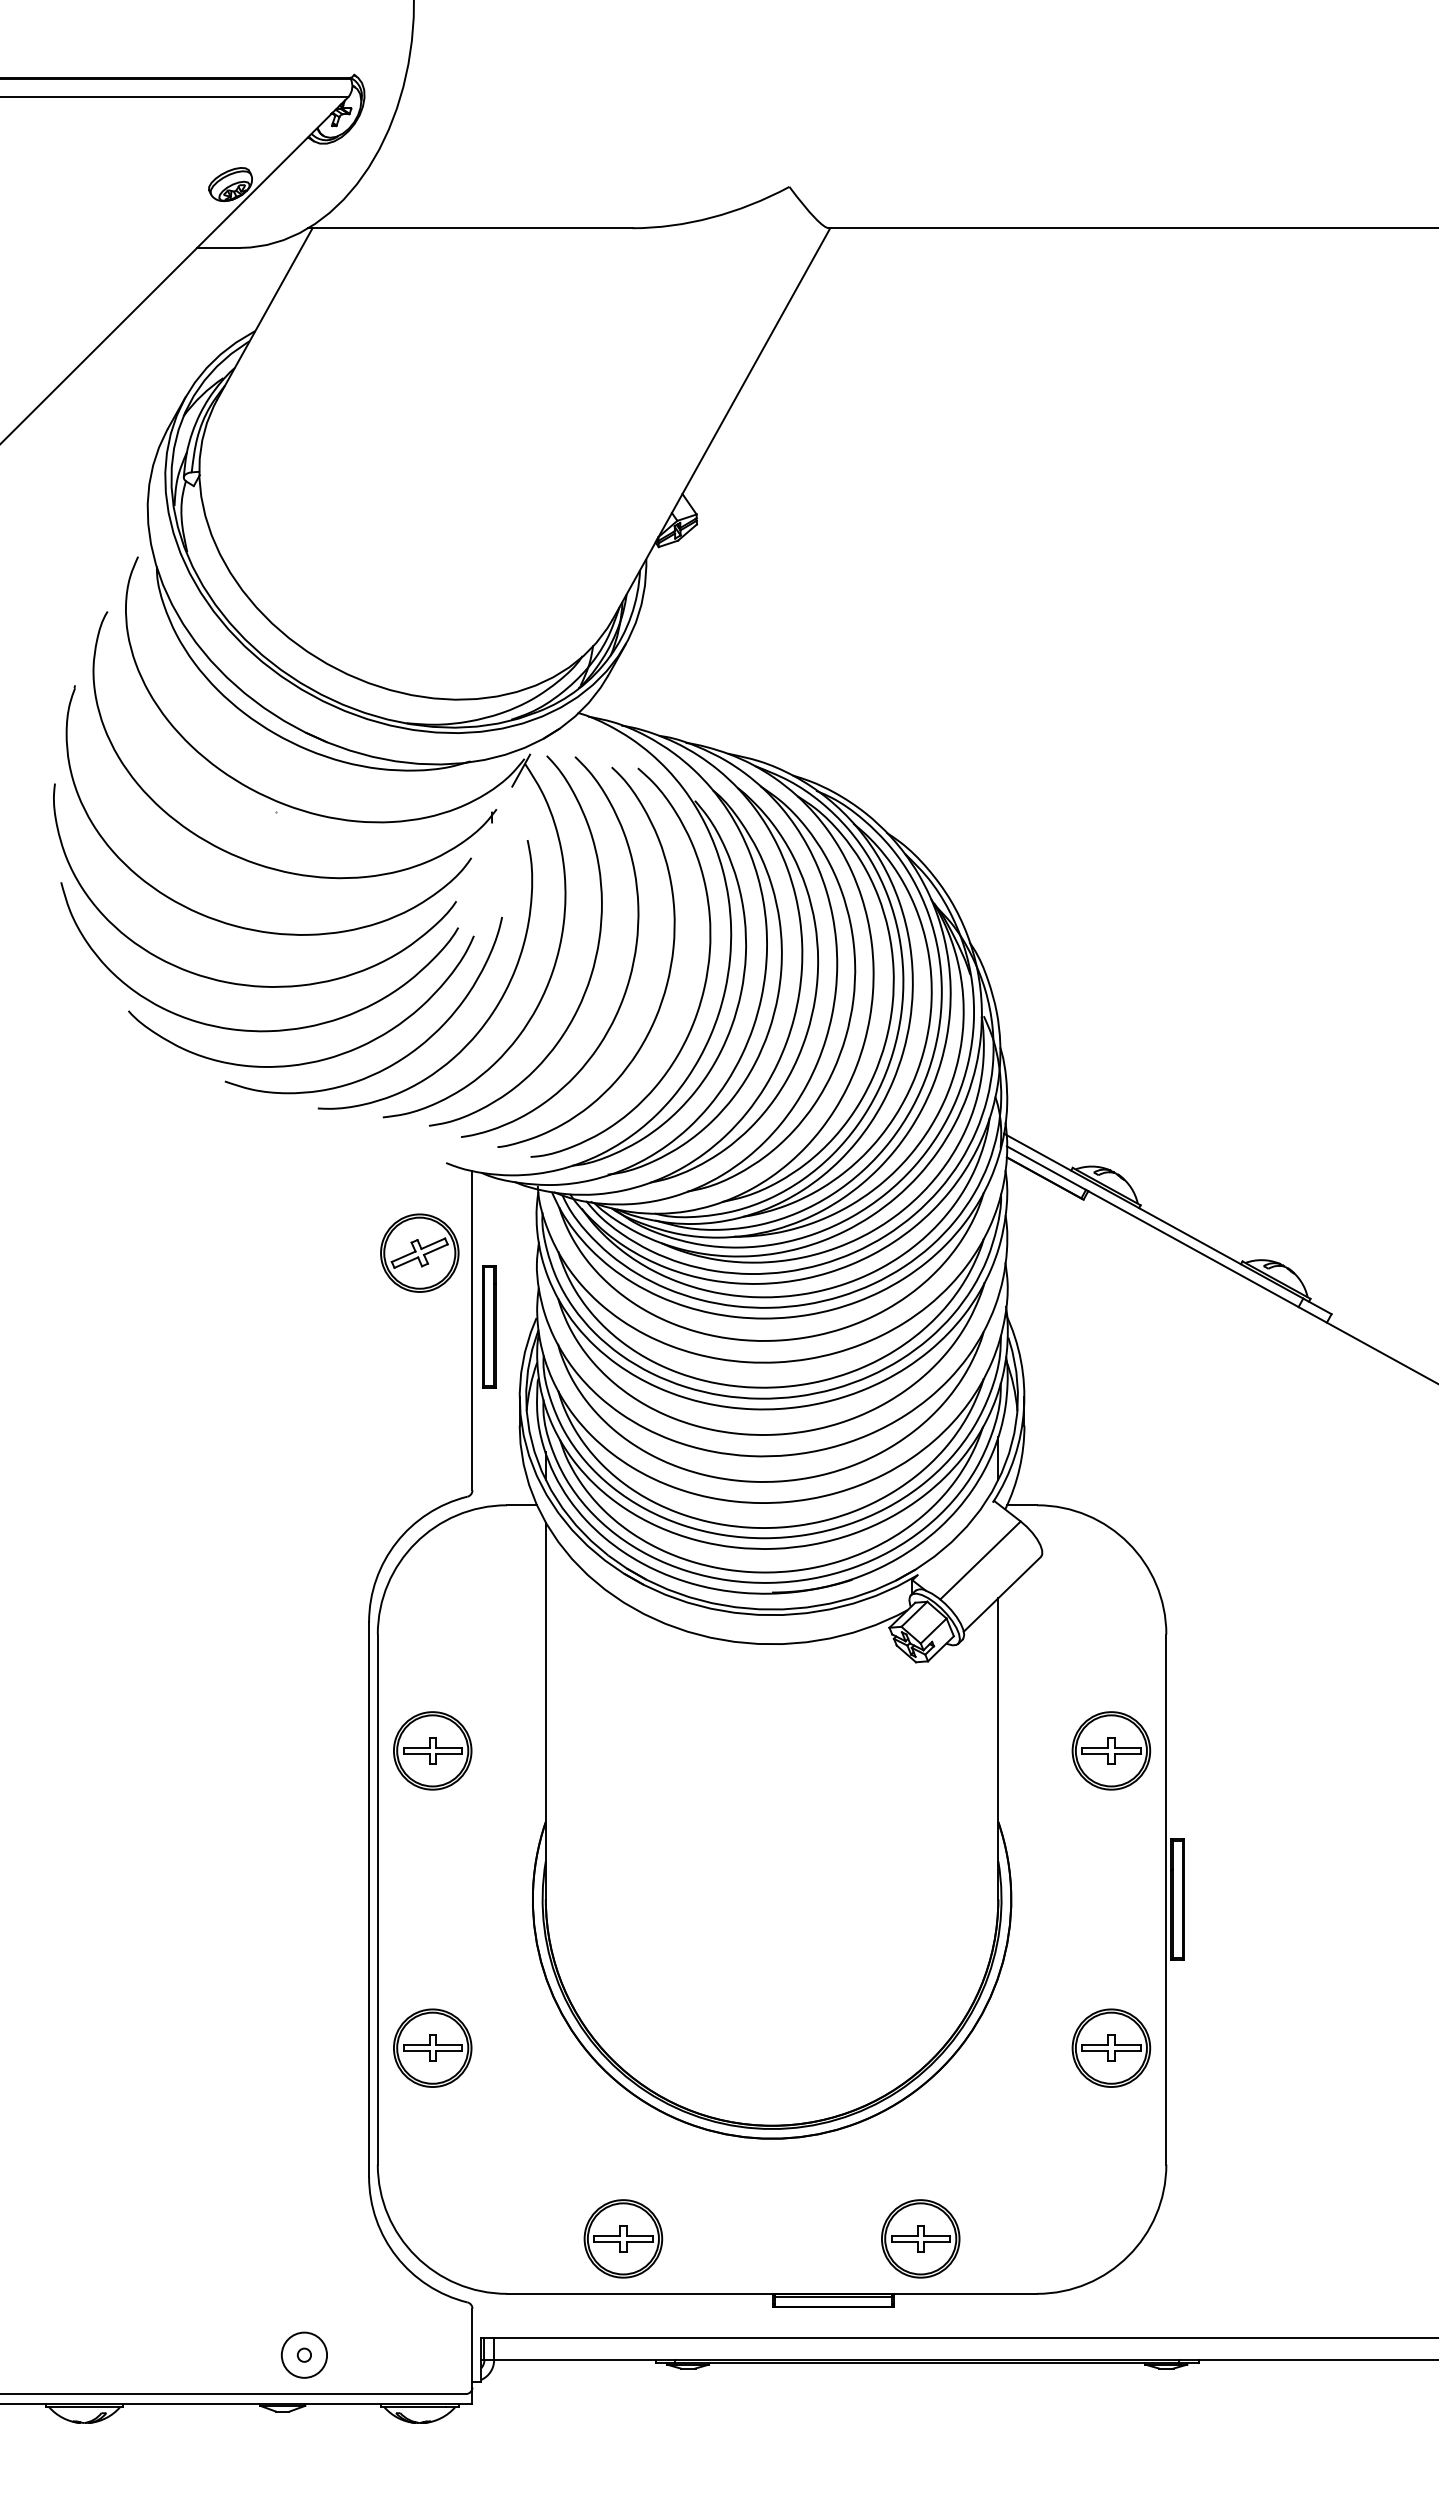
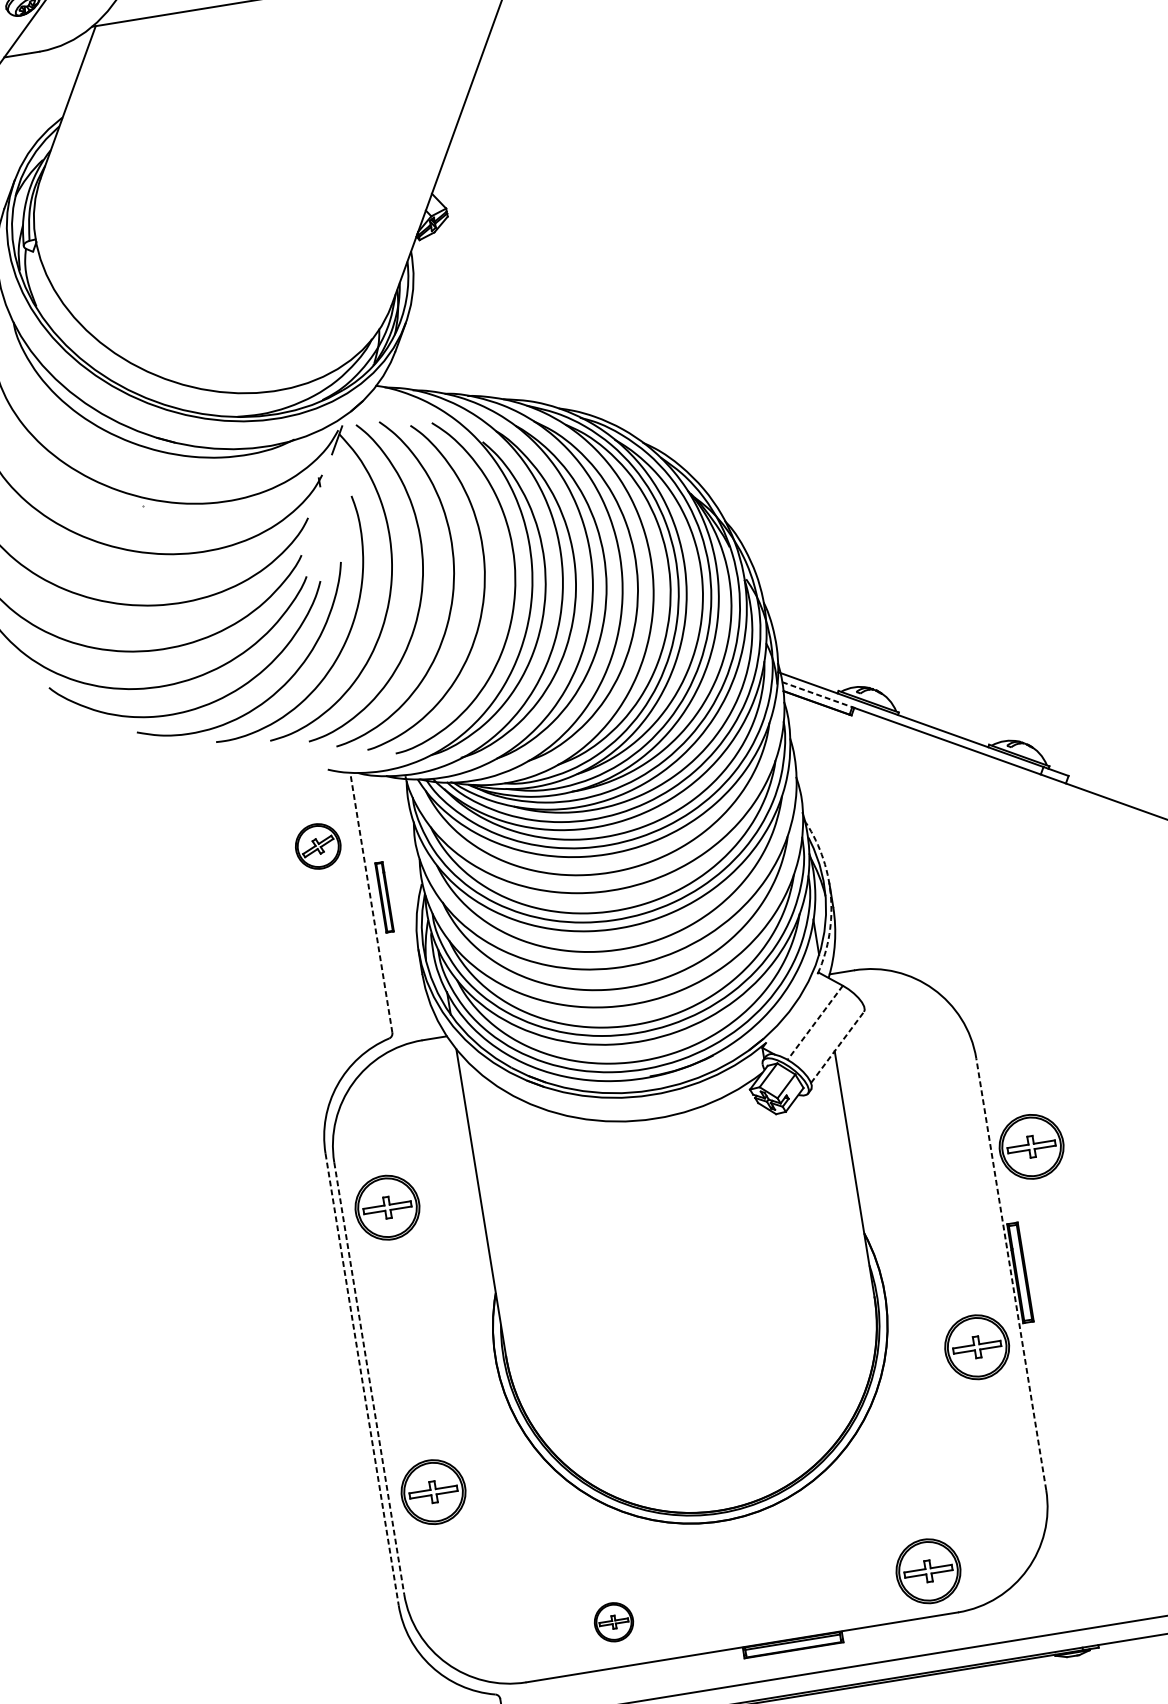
line: (1046, 1168) -> (817, 694), solid -> dashed
part: (419, 1252) -> (317, 846), size x0.7
part: (489, 1326) -> (384, 897), size x0.7
line: (472, 1330) -> (371, 902), solid -> dashed
arc: (1023, 1409) -> (830, 894), solid -> dashed
line: (980, 1560) -> (815, 1022), solid -> dashed
line: (1002, 1594) -> (837, 1047), solid -> dashed
part: (432, 1750) -> (387, 1207), moved
part: (1111, 1750) -> (1031, 1146), moved
line: (1166, 1899) -> (1011, 1274), solid -> dashed
line: (369, 1900) -> (362, 1380), solid -> dashed
line: (377, 1900) -> (369, 1379), solid -> dashed
part: (1111, 2047) -> (977, 1346), moved
part: (623, 2238) -> (613, 1621), size x0.6
part: (920, 2238) -> (928, 1571), moved

